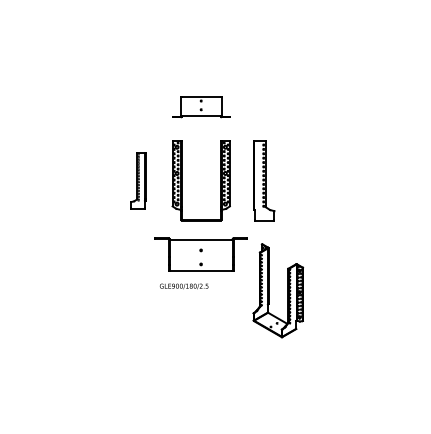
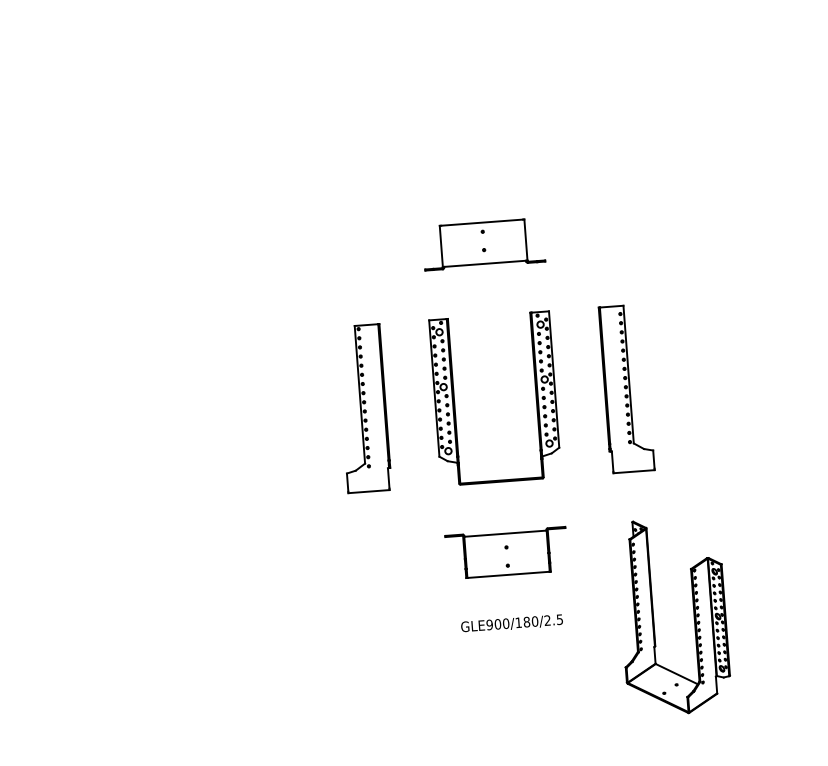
part: (138, 180) -> (364, 407), size x1.43
part: (201, 254) -> (507, 552), size x0.62
text: (183, 286) -> (510, 623), moved

